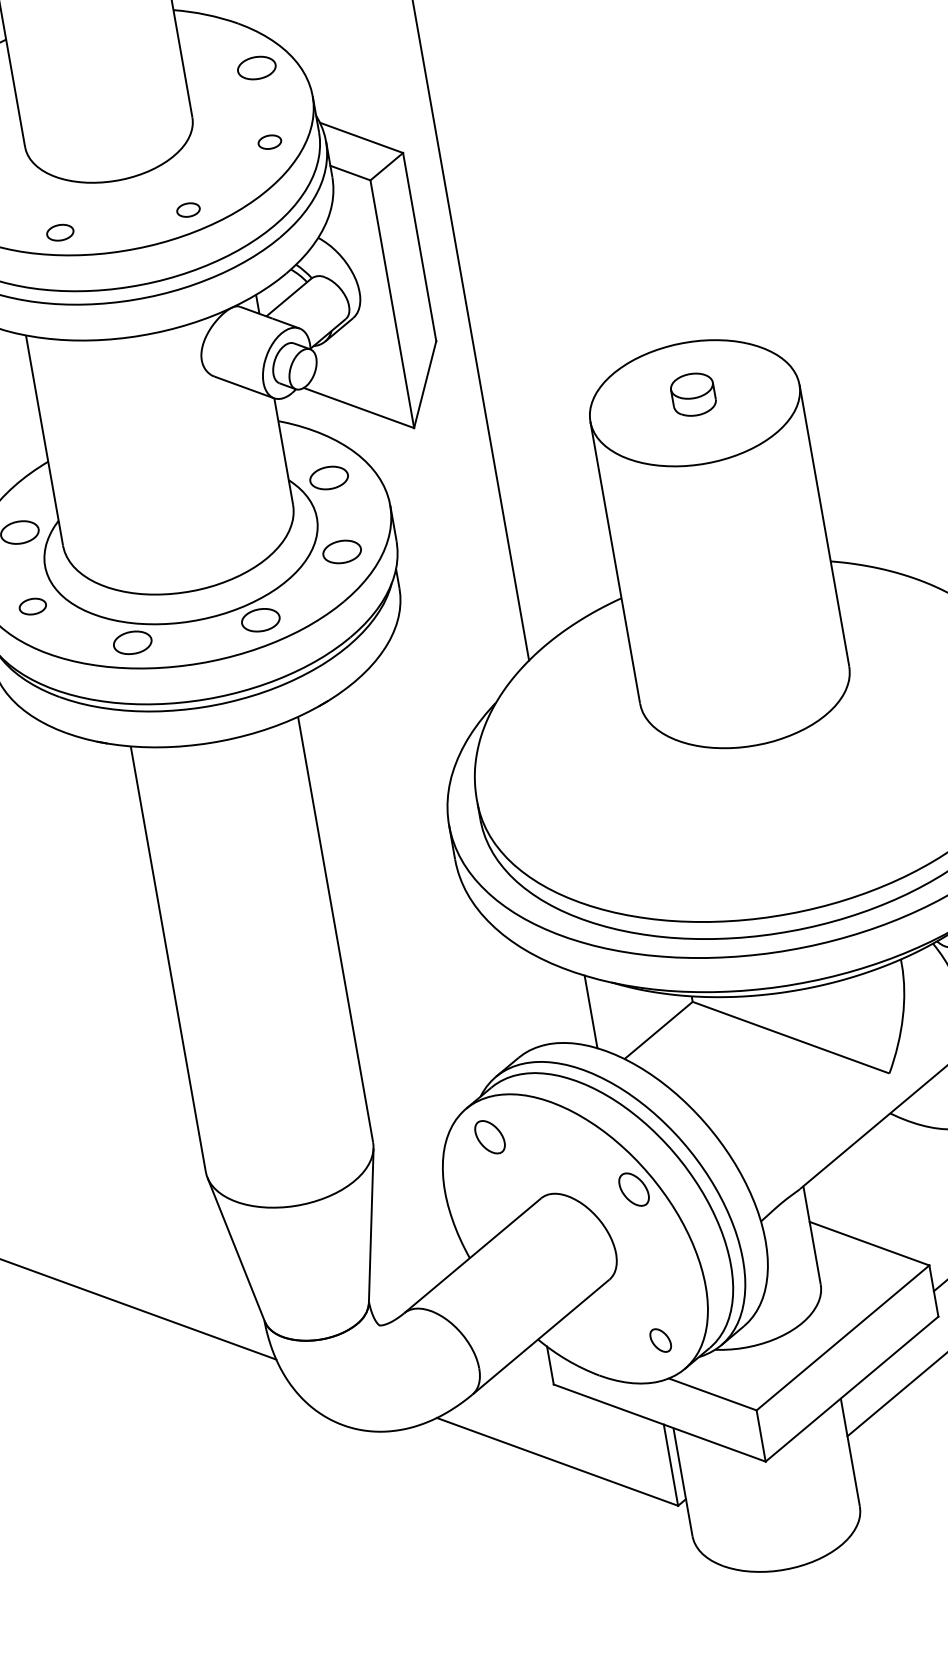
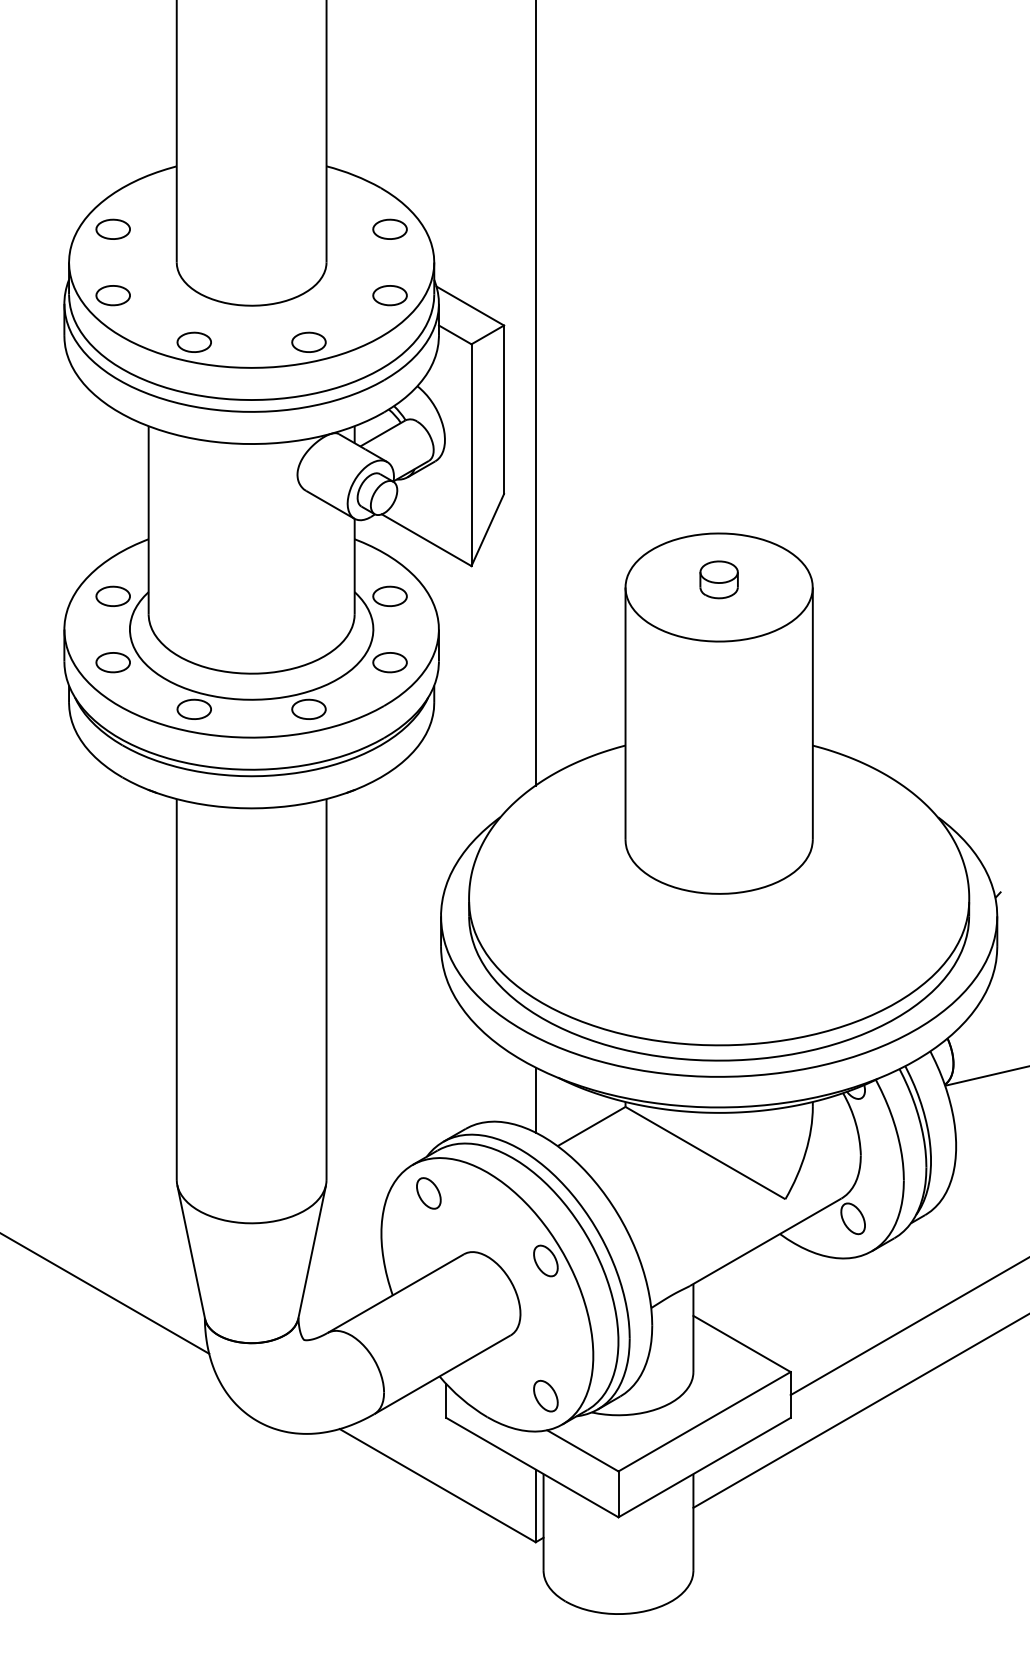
part: (269, 142) -> (389, 295), size x1.67
part: (187, 209) -> (308, 341), size x1.67
part: (59, 231) -> (193, 341), size x1.43
part: (32, 606) -> (112, 662), size x1.43
part: (660, 1339) -> (545, 1395), size x1.43

